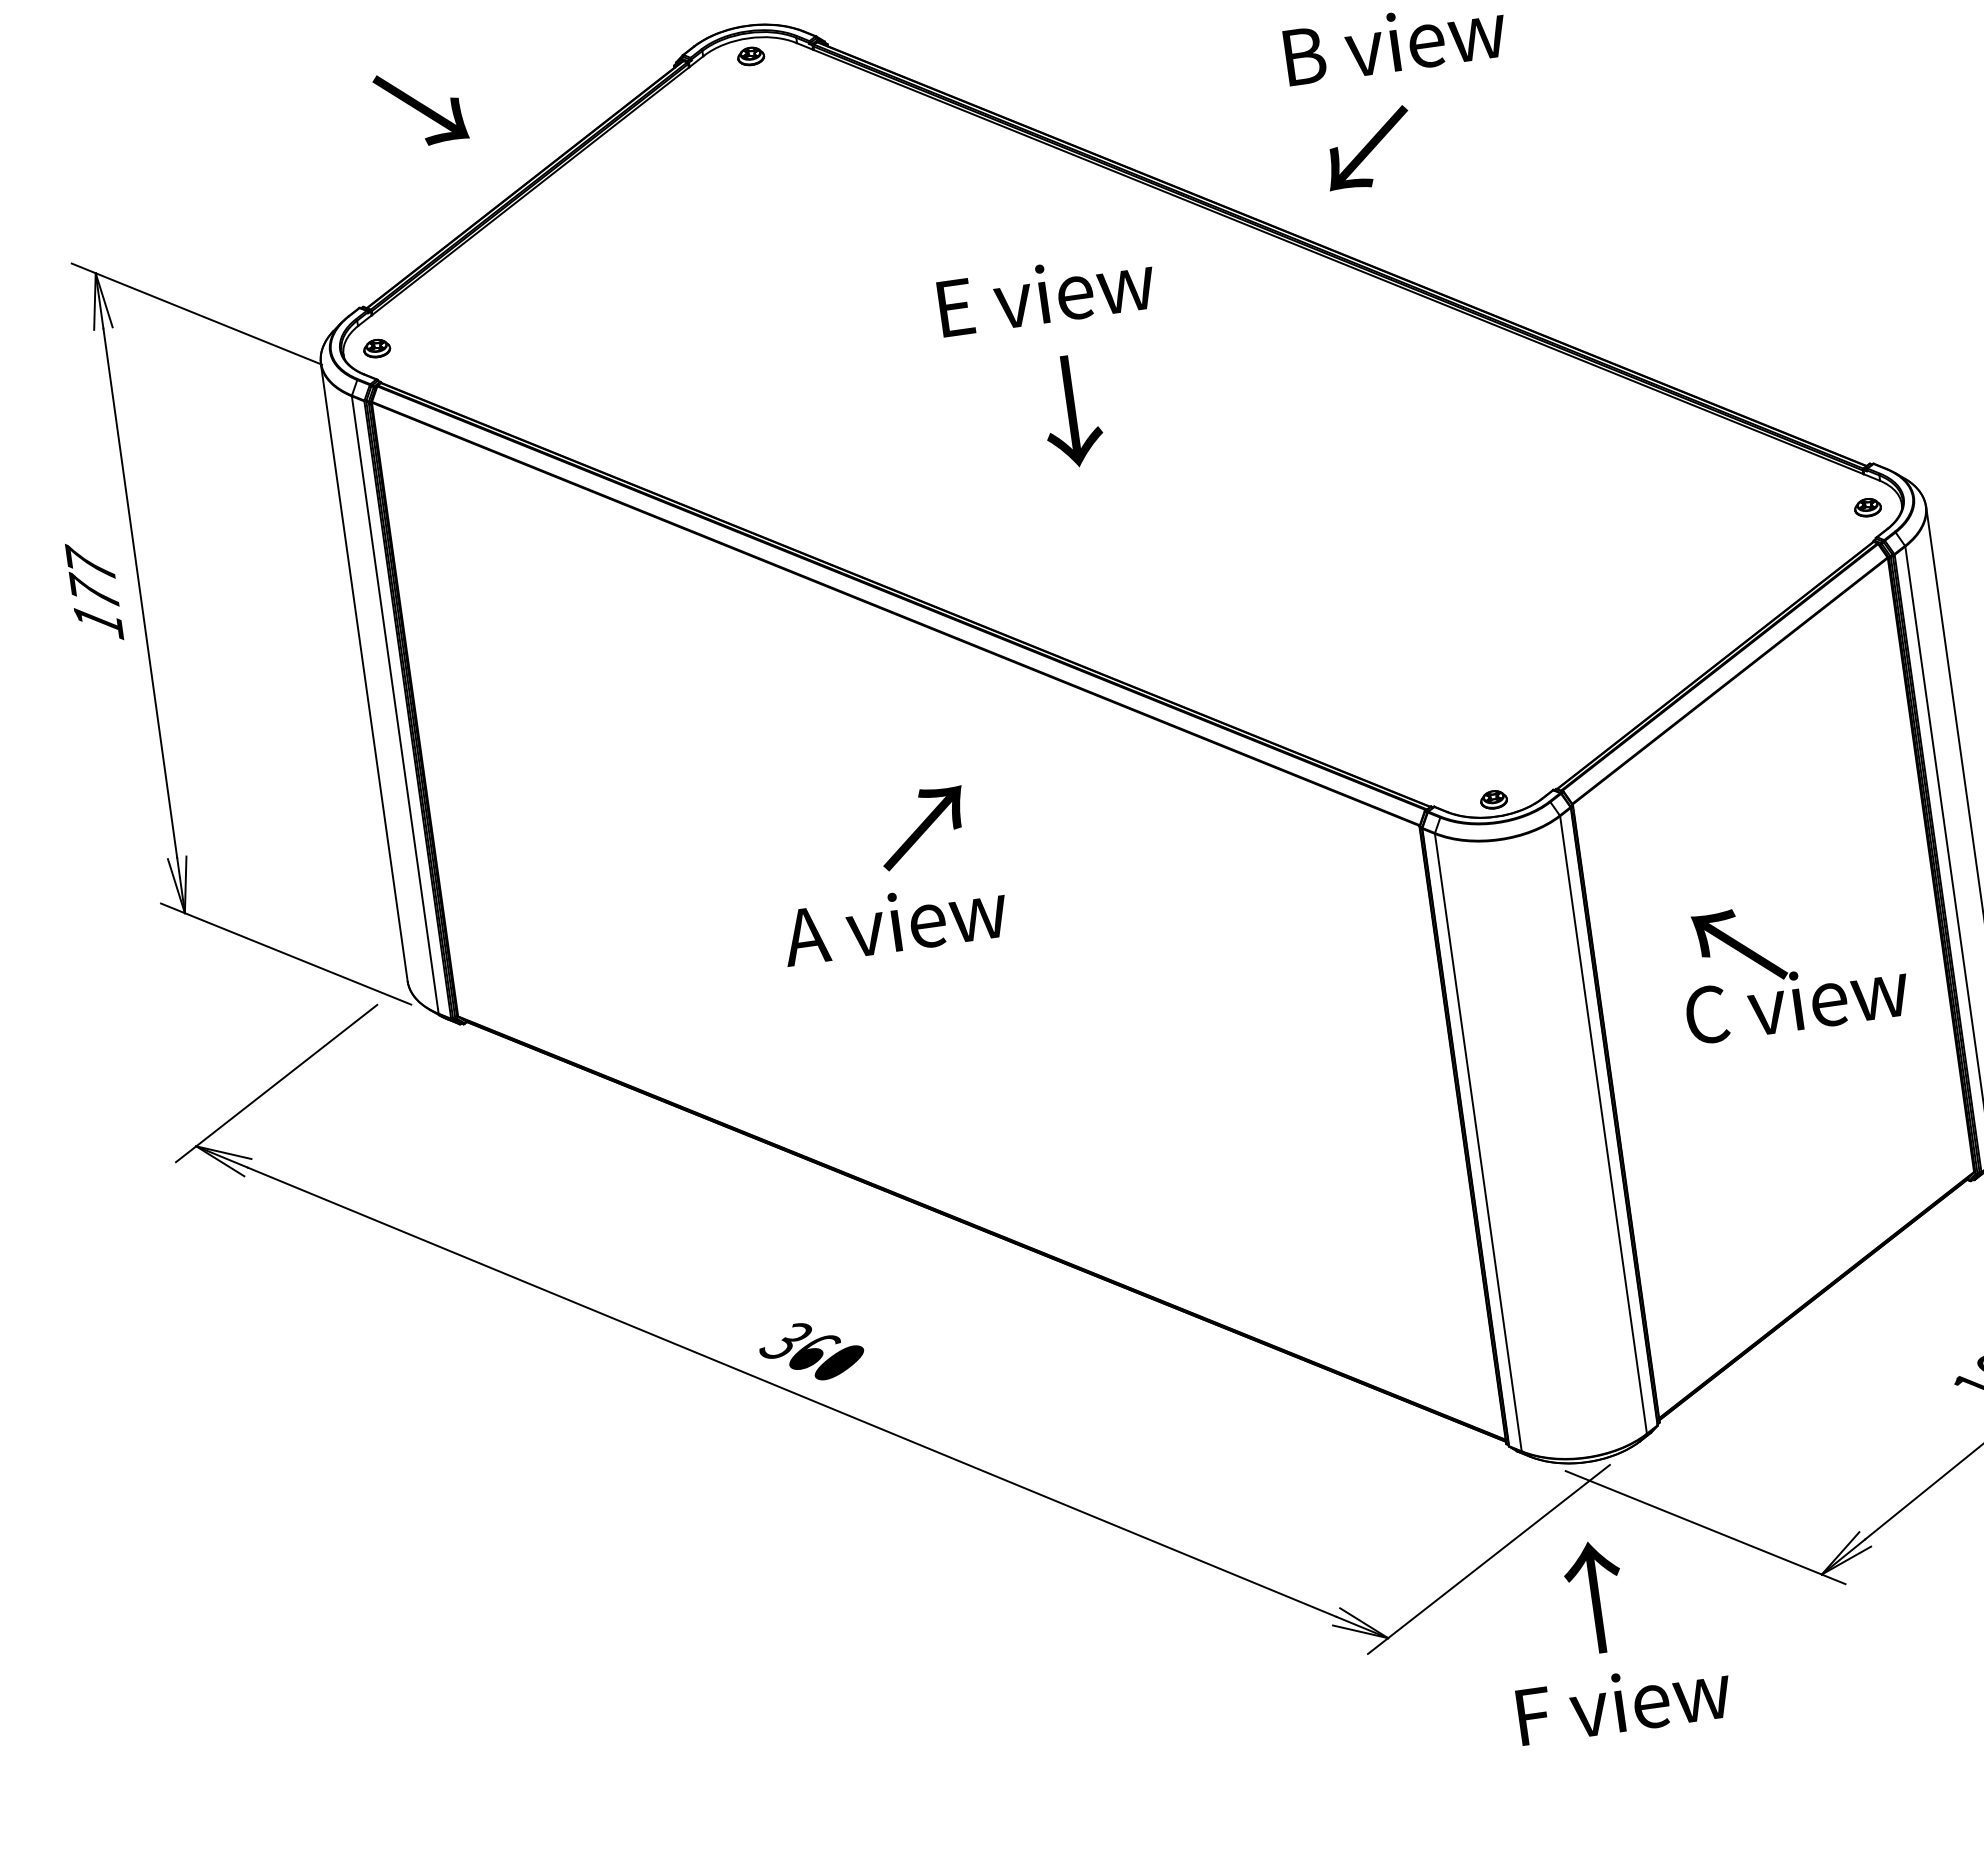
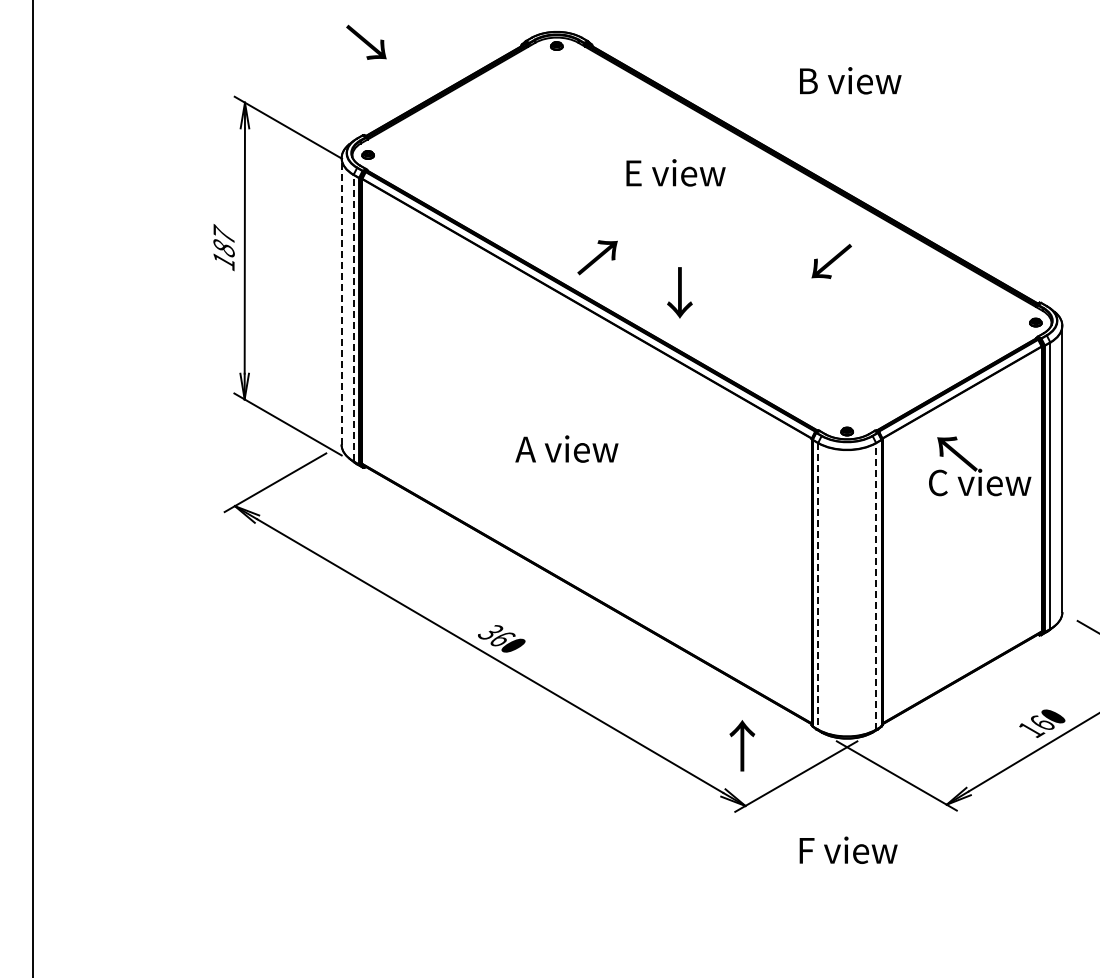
text: (420, 106) -> (366, 41), moved
text: (1368, 148) -> (831, 261), moved
text: (1070, 410) -> (679, 292), moved
text: (93, 591) -> (223, 247), 177 -> 187
line: (363, 670) -> (341, 300), solid -> dashed
line: (394, 703) -> (353, 317), solid -> dashed
text: (922, 827) -> (597, 257), moved
text: (1793, 966) -> (980, 466), moved
line: (1603, 1123) -> (876, 585), solid -> dashed
line: (1479, 1142) -> (818, 586), solid -> dashed
text: (1595, 1596) -> (742, 745), moved

